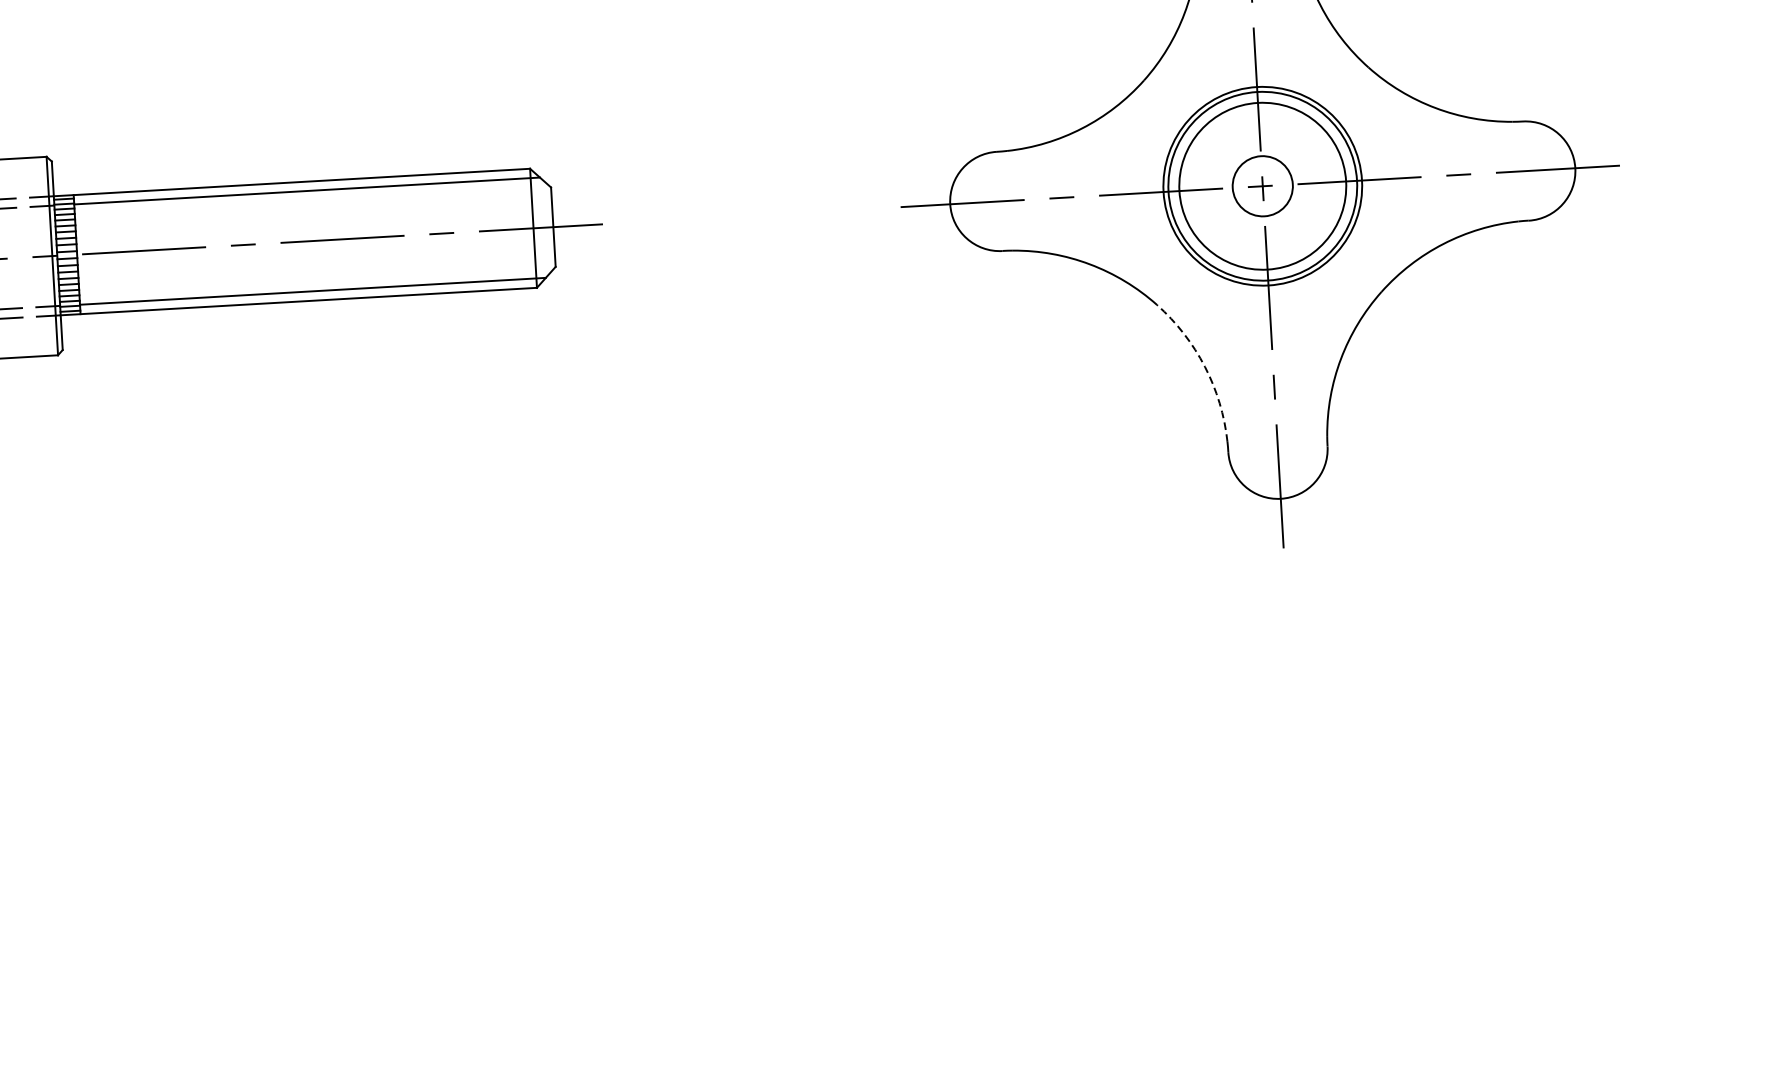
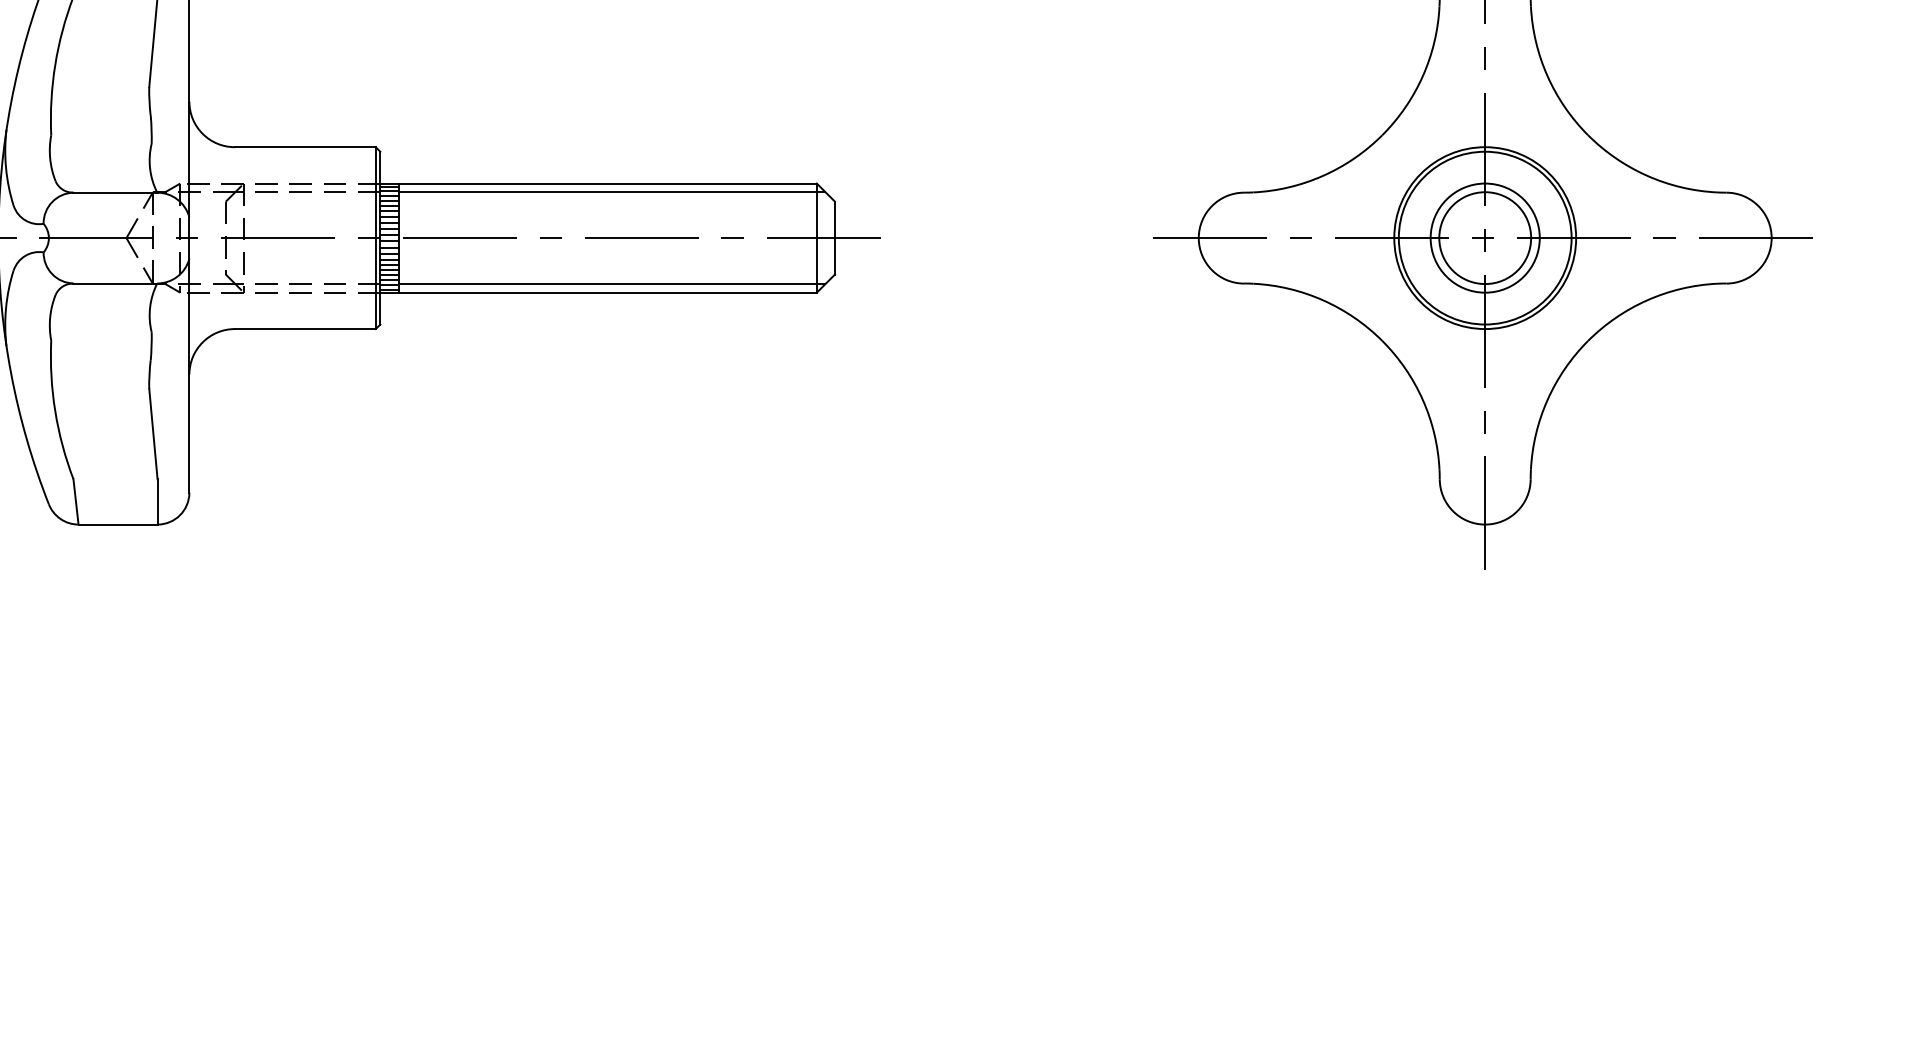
circle: (1261, 185) -> (1484, 237), size x0.71
circle: (1263, 186) -> (1485, 238), size x1.67
arc: (1204, 367) -> (1422, 400), dashed -> solid

